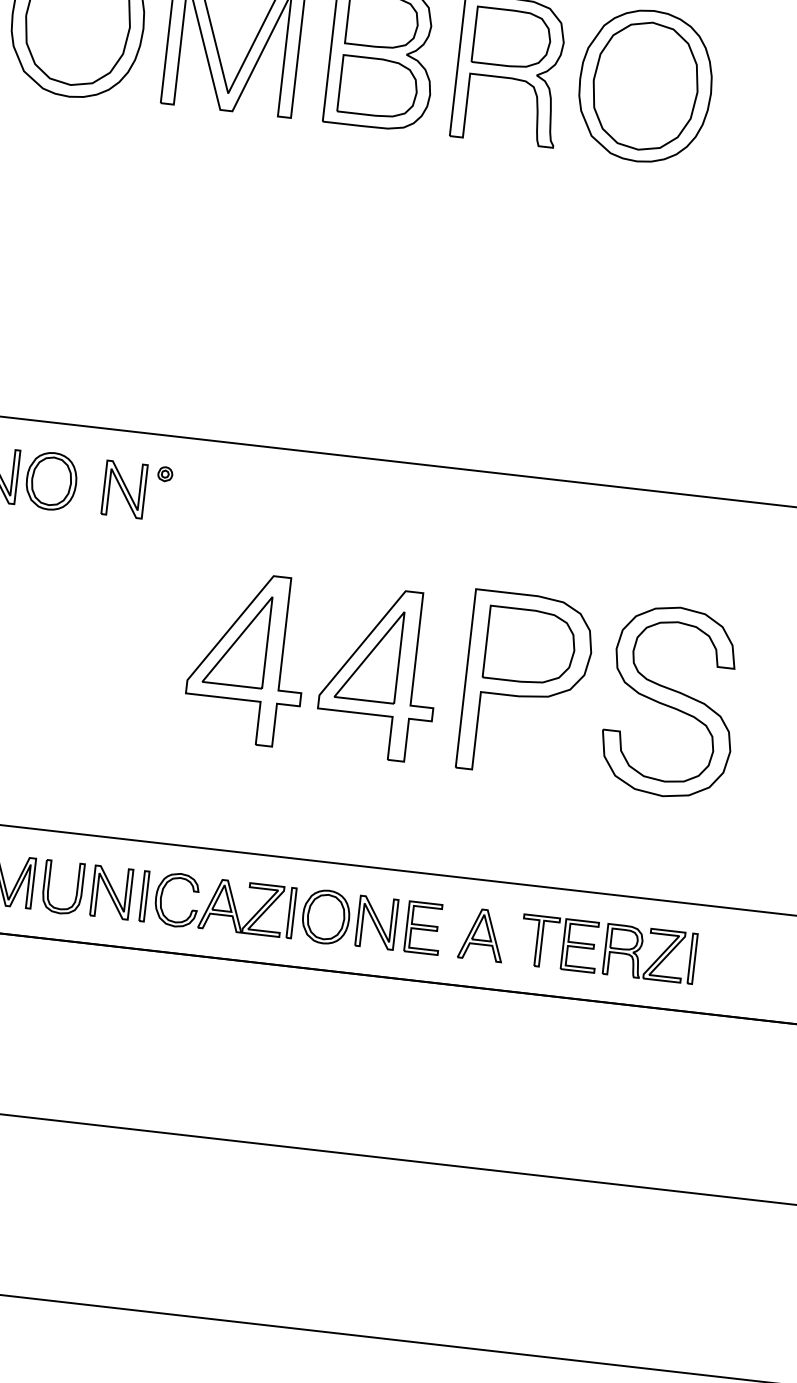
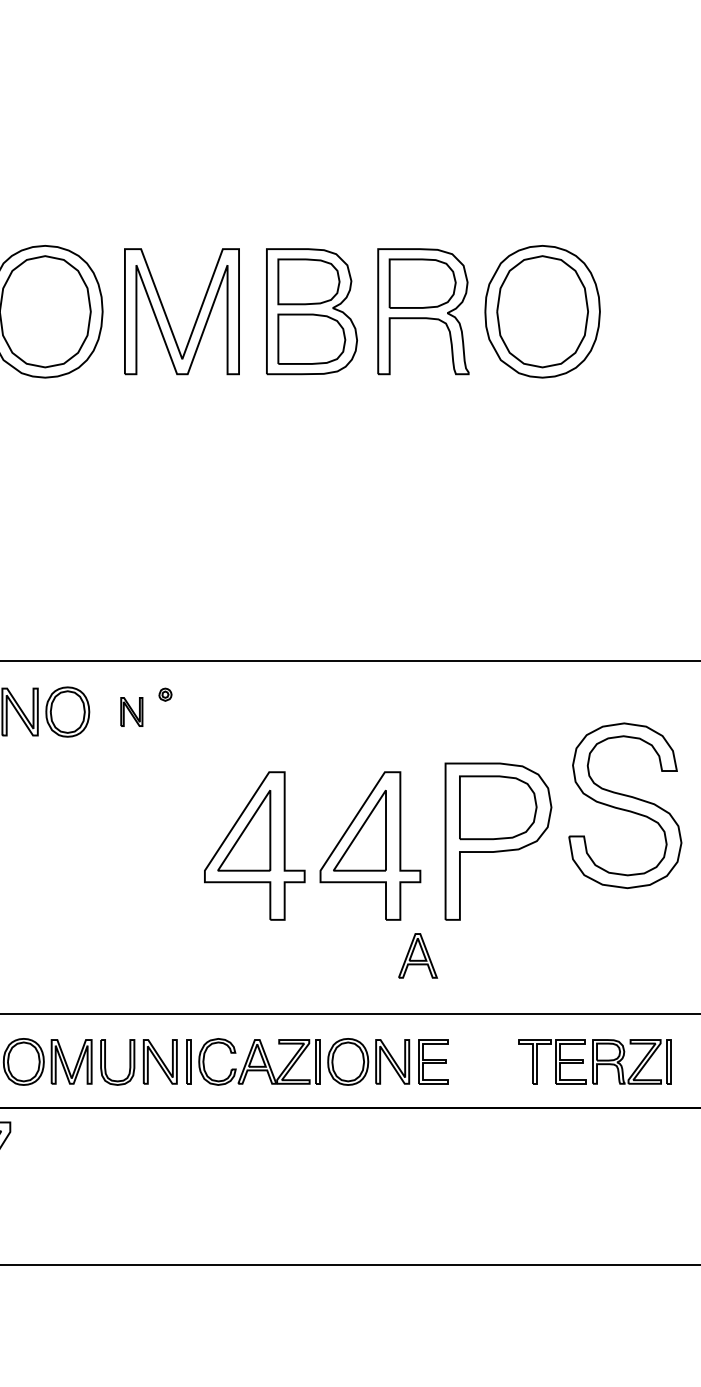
part: (124, 488) -> (131, 711), size x0.6
part: (671, 701) -> (625, 805), moved
part: (482, 934) -> (418, 955), moved

